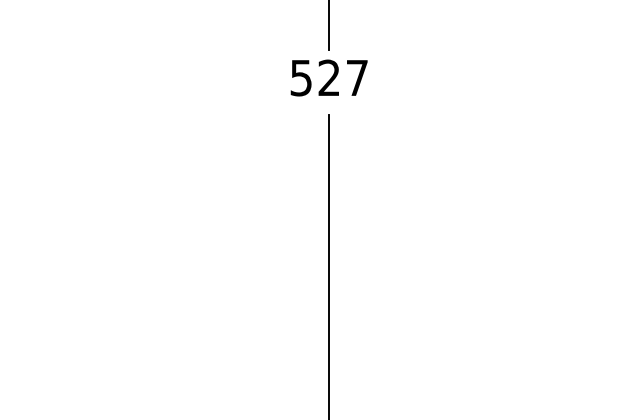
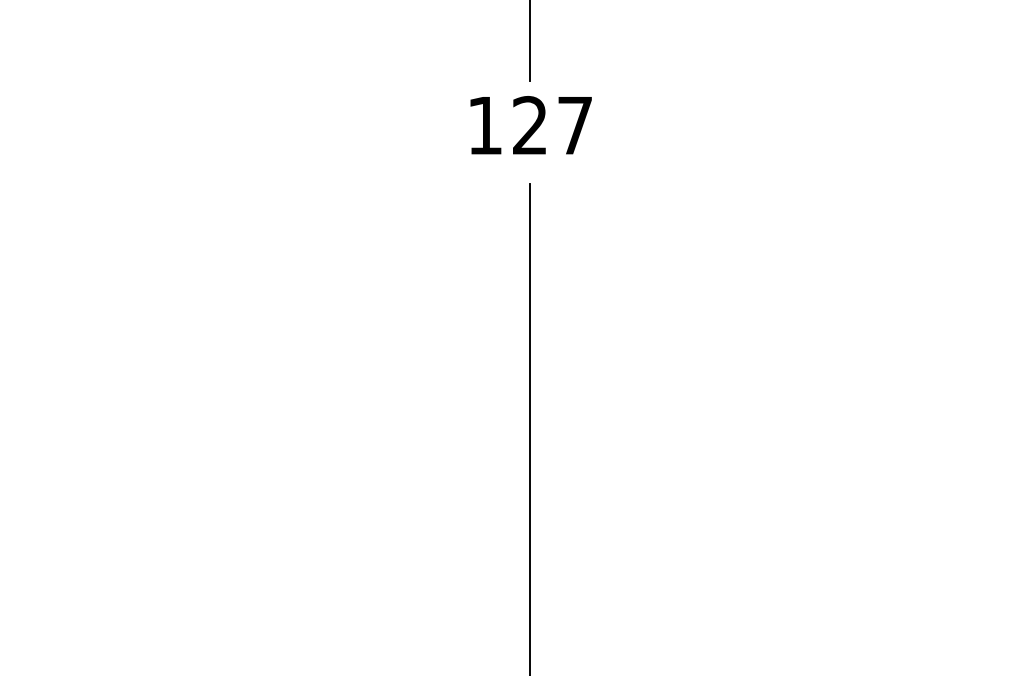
text: (300, 78) -> (483, 126), 527 -> 127

